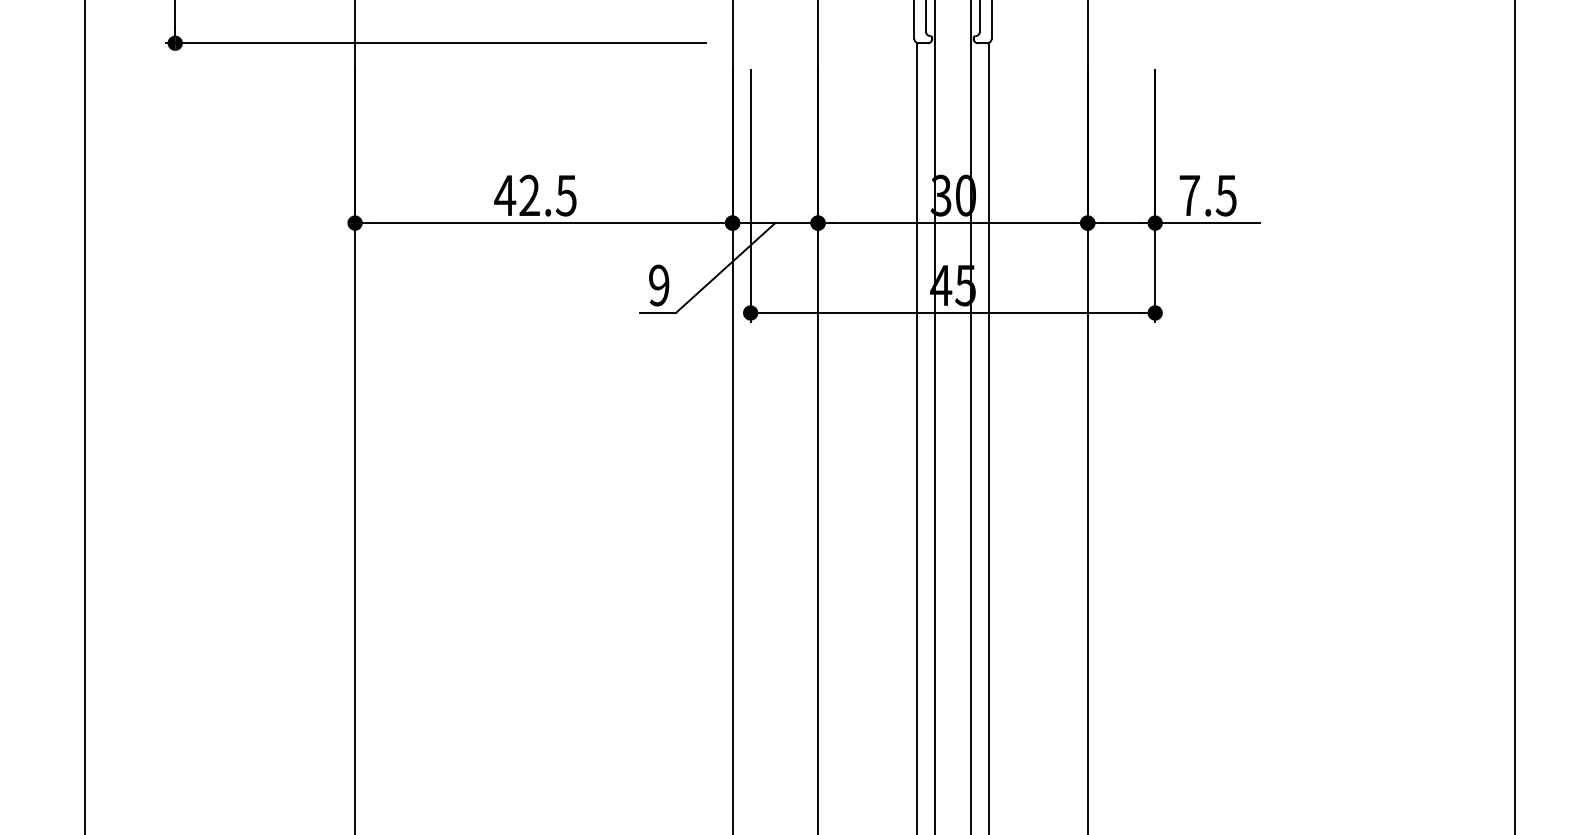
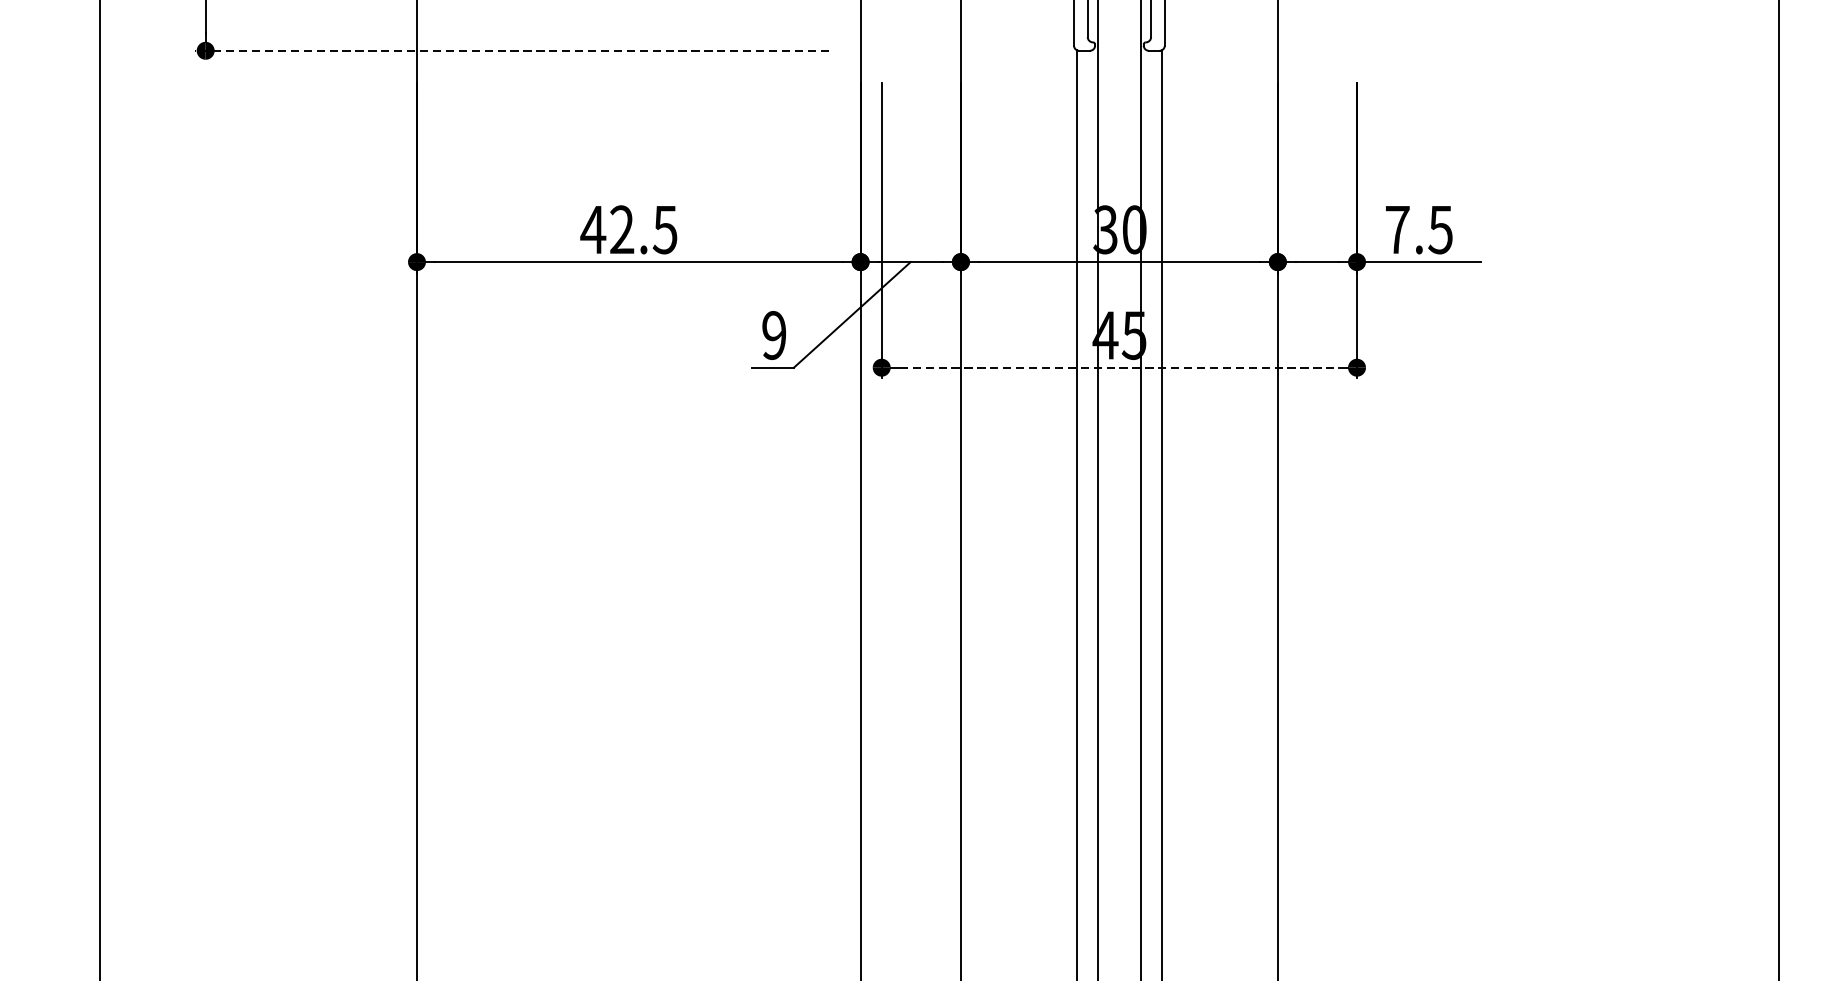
line: (435, 43) -> (511, 51), solid -> dashed
line: (952, 313) -> (1118, 368), solid -> dashed

